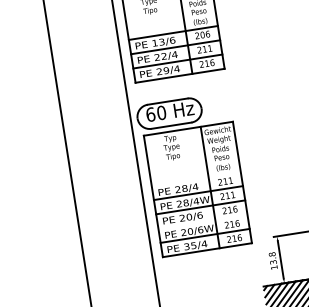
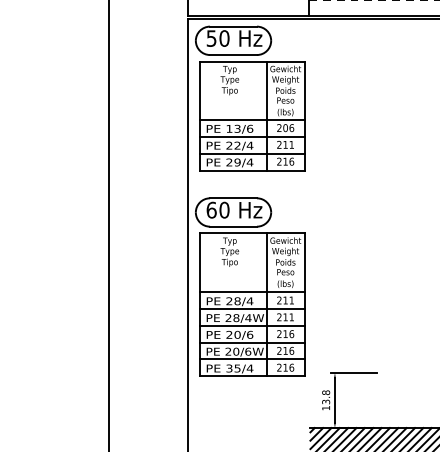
line: (195, 179) -> (251, 292), added
line: (202, 221) -> (251, 342), added

